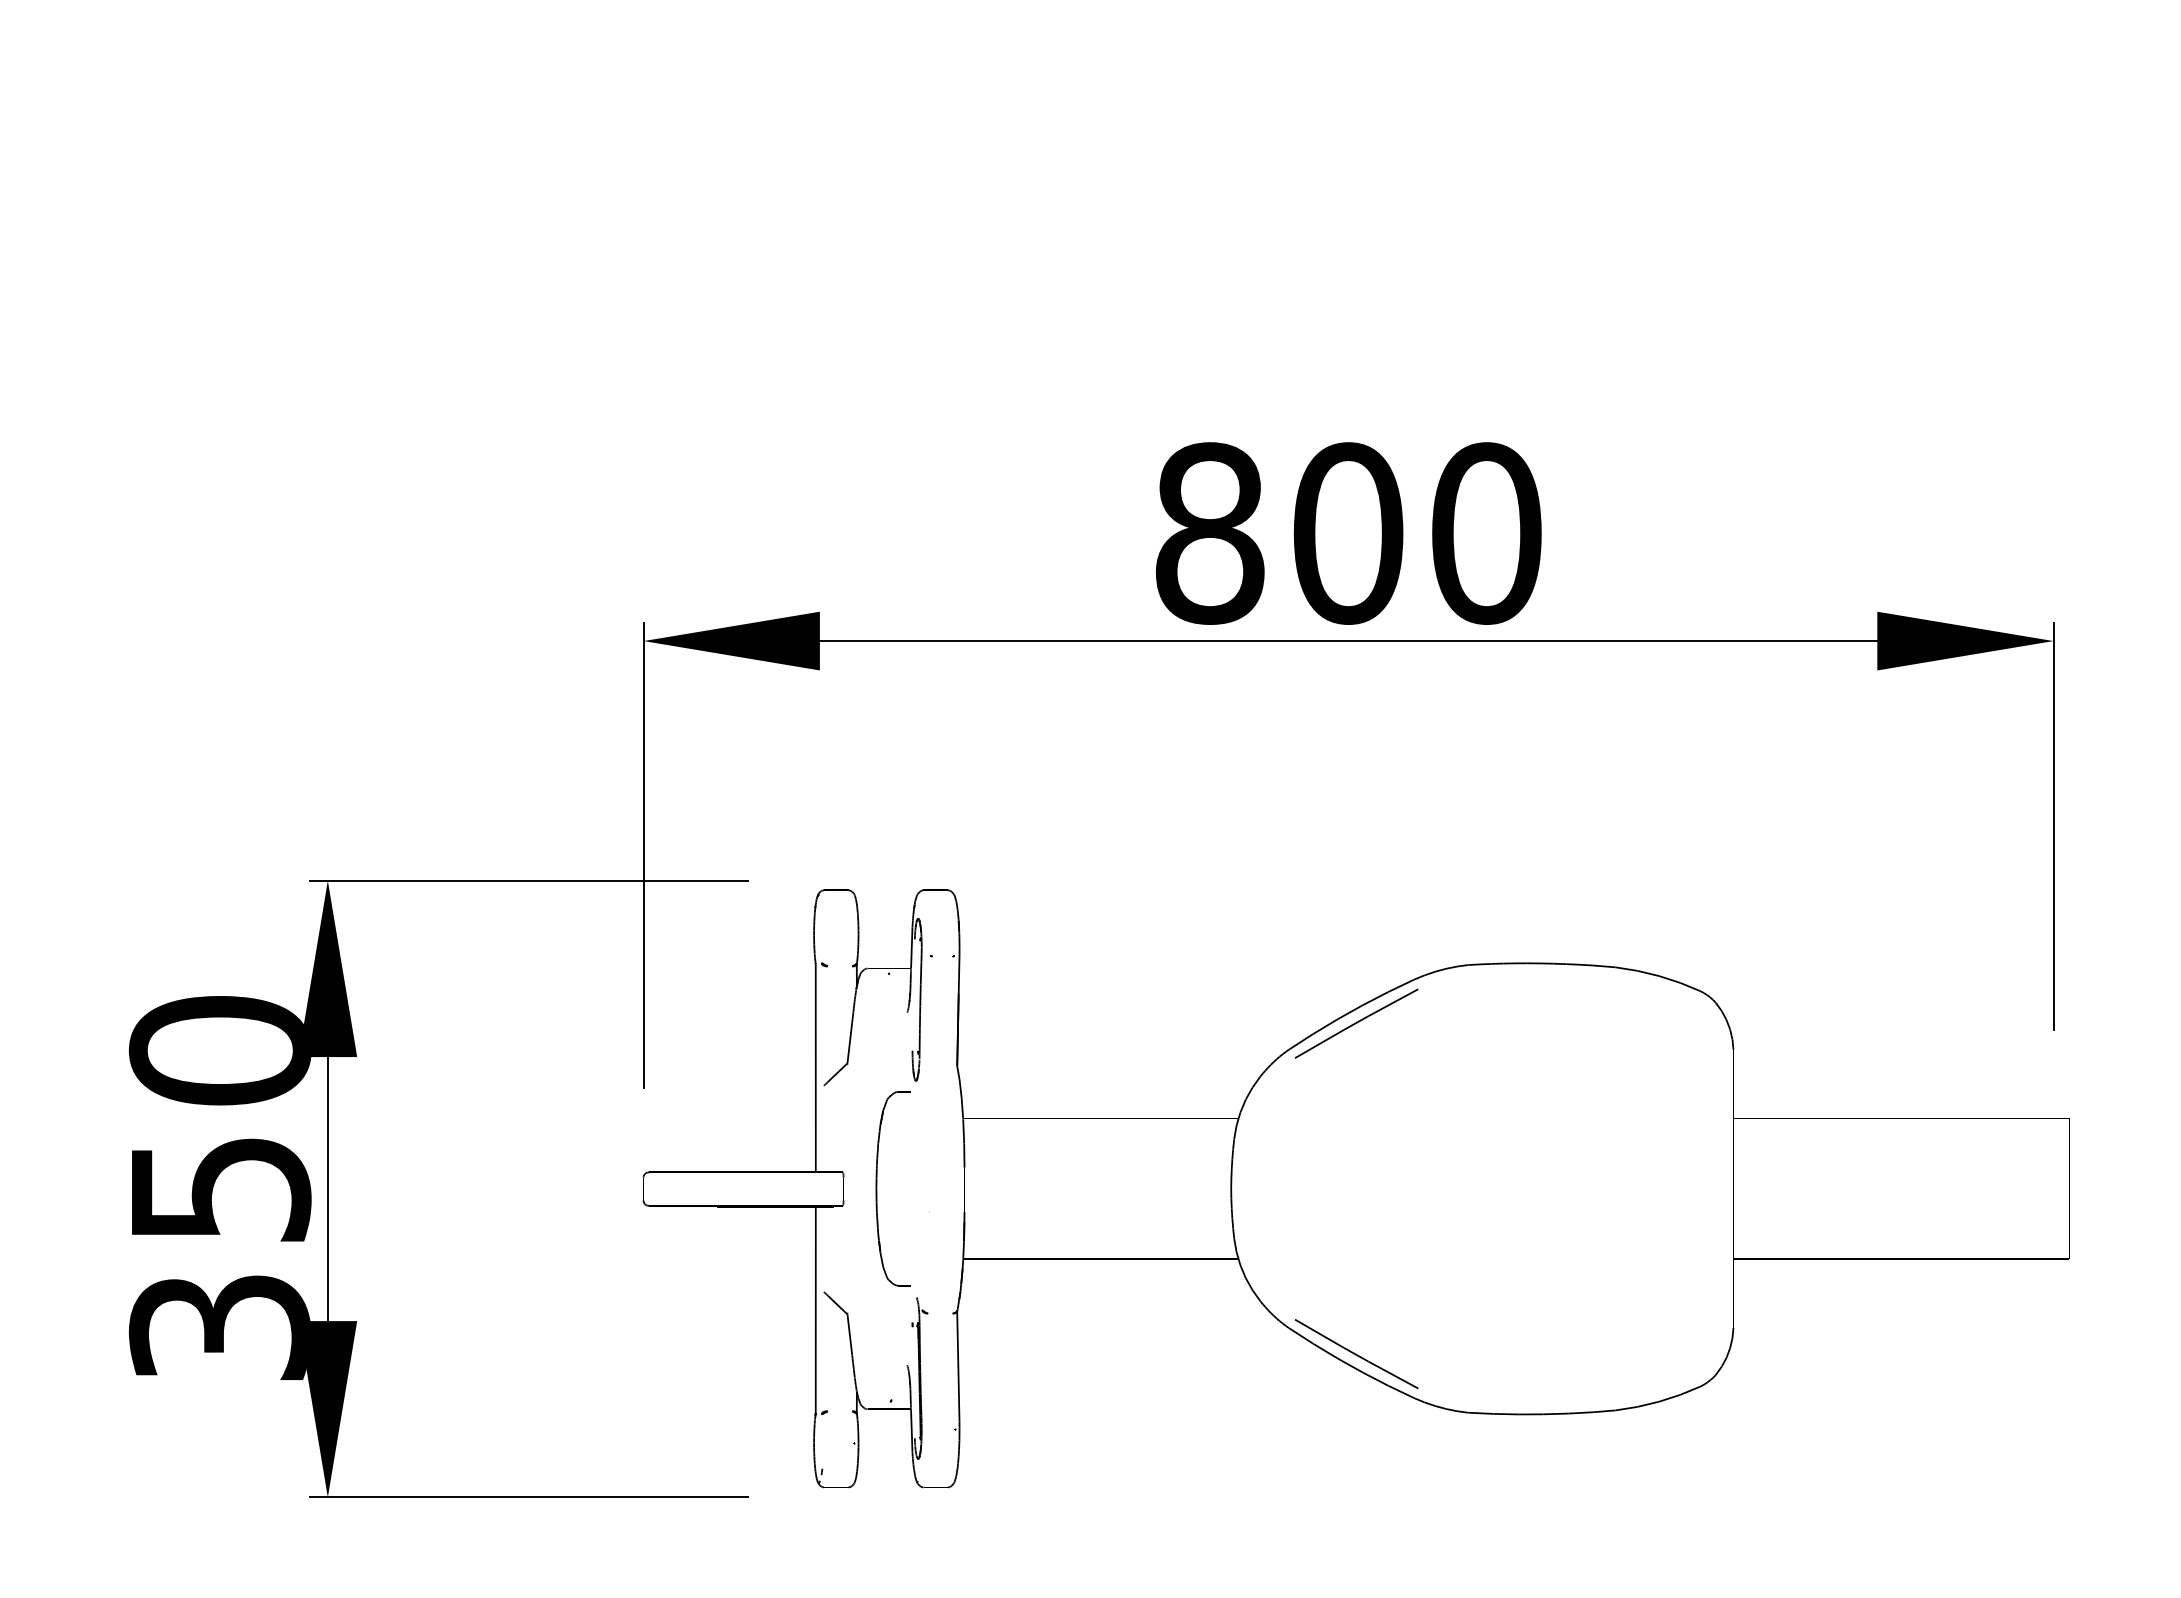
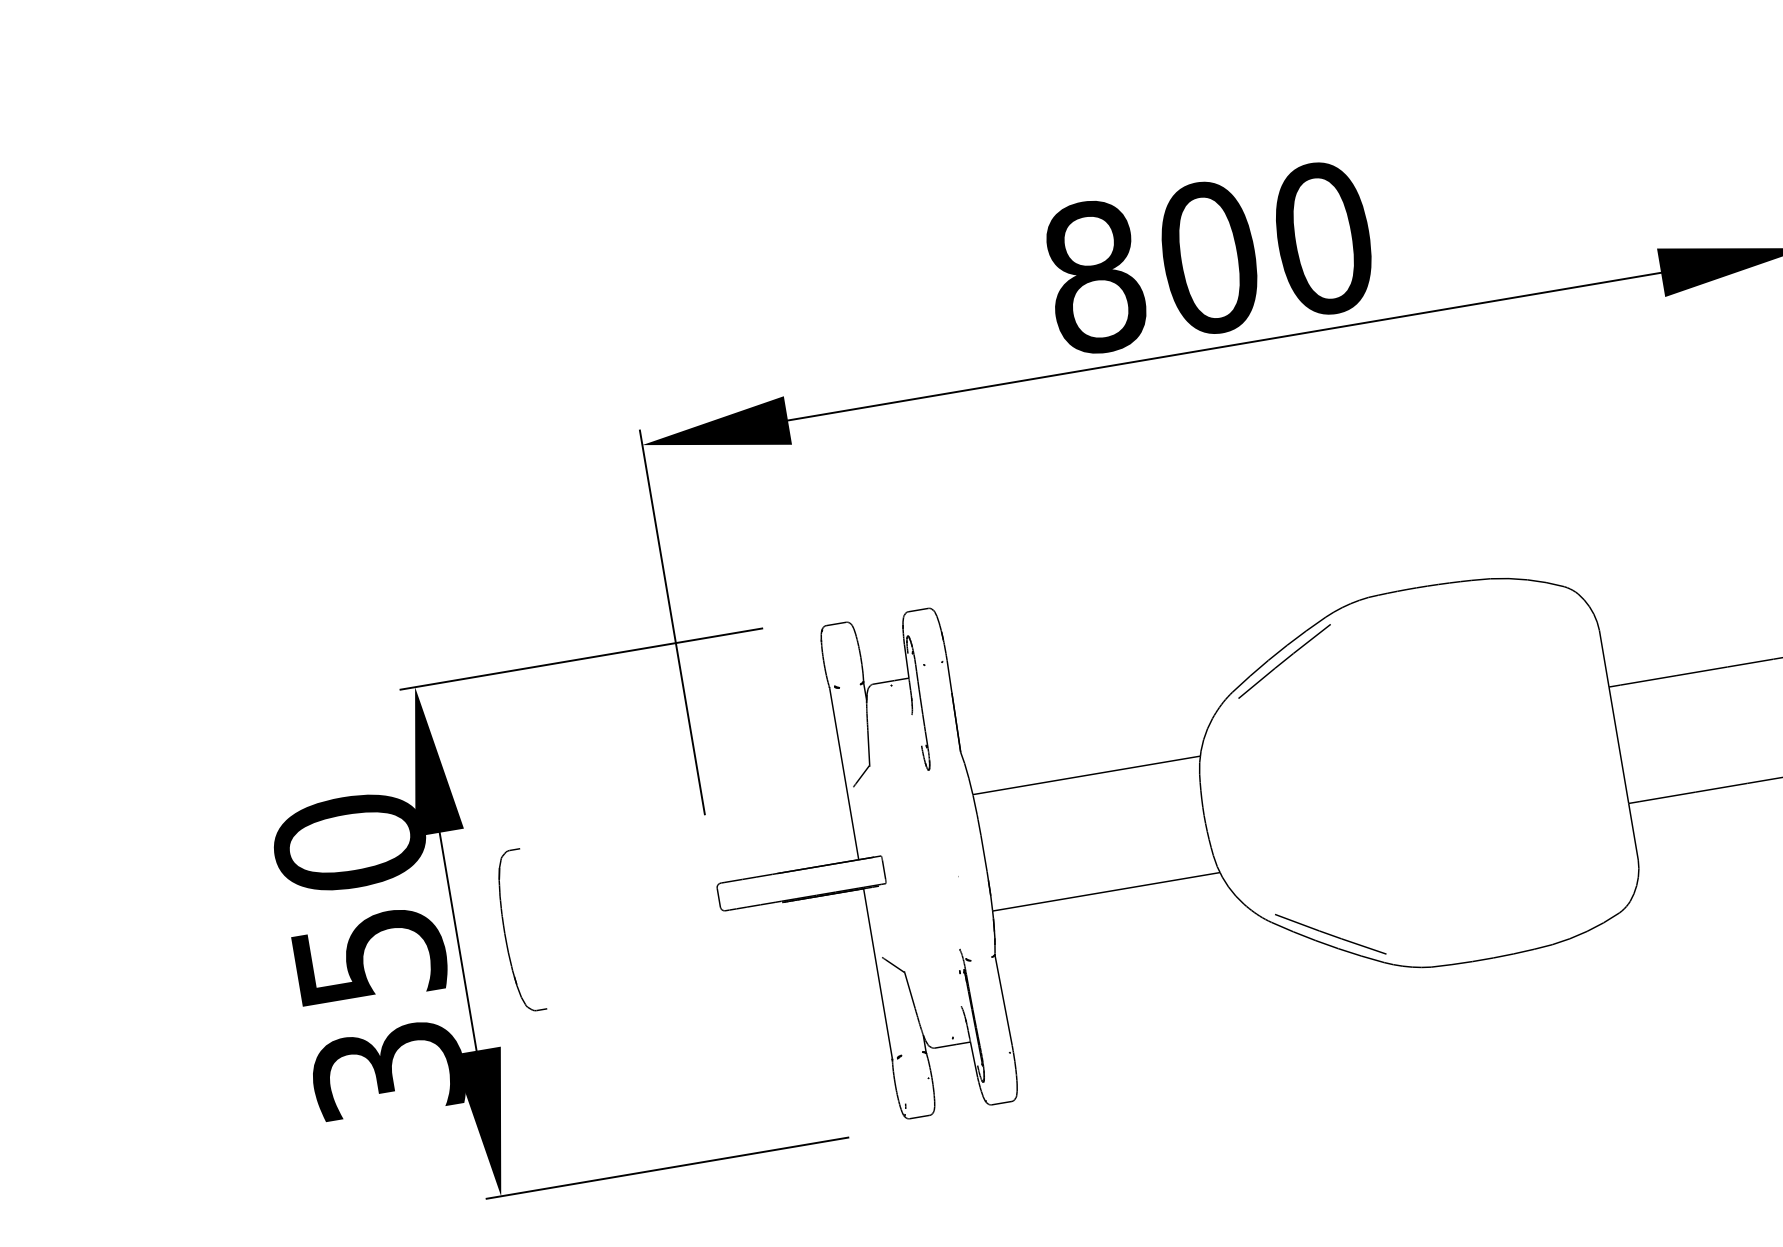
part: (877, 1188) -> (505, 933), moved

